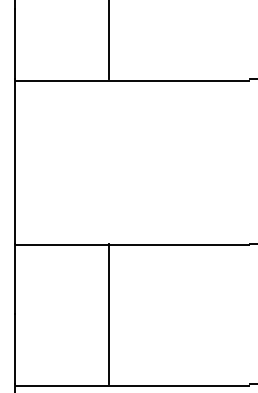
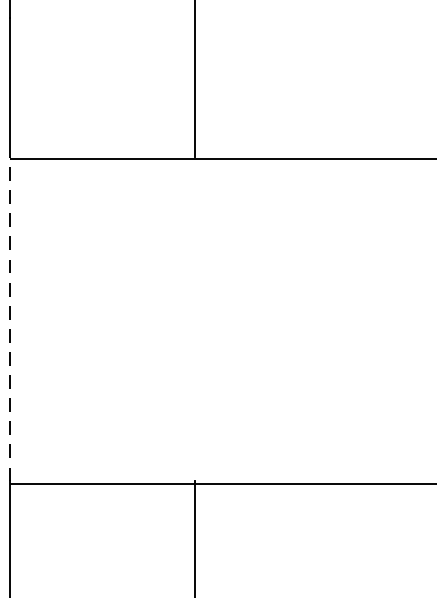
line: (15, 161) -> (10, 319), solid -> dashed

